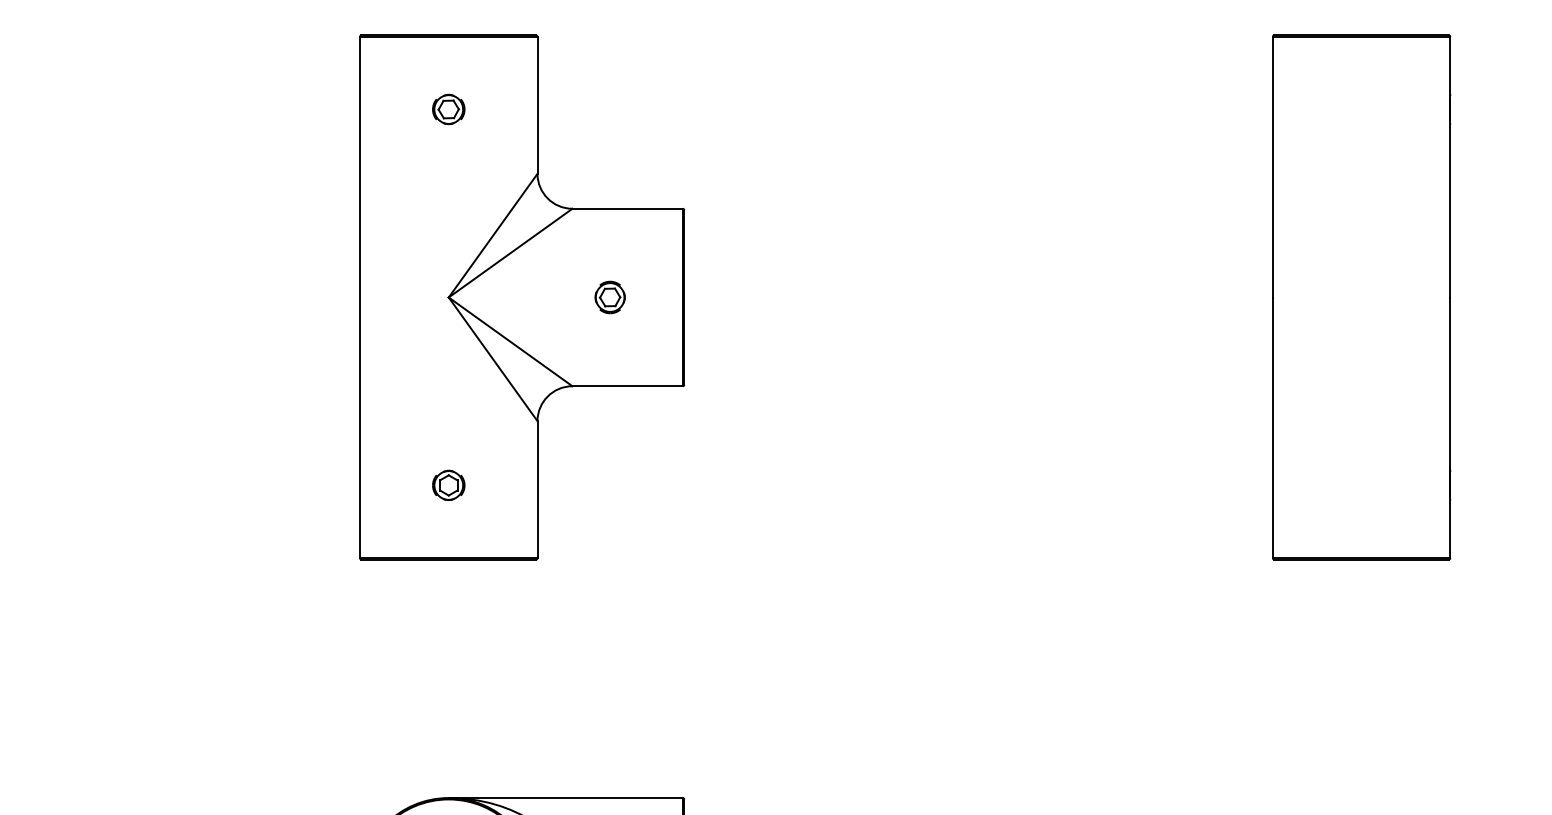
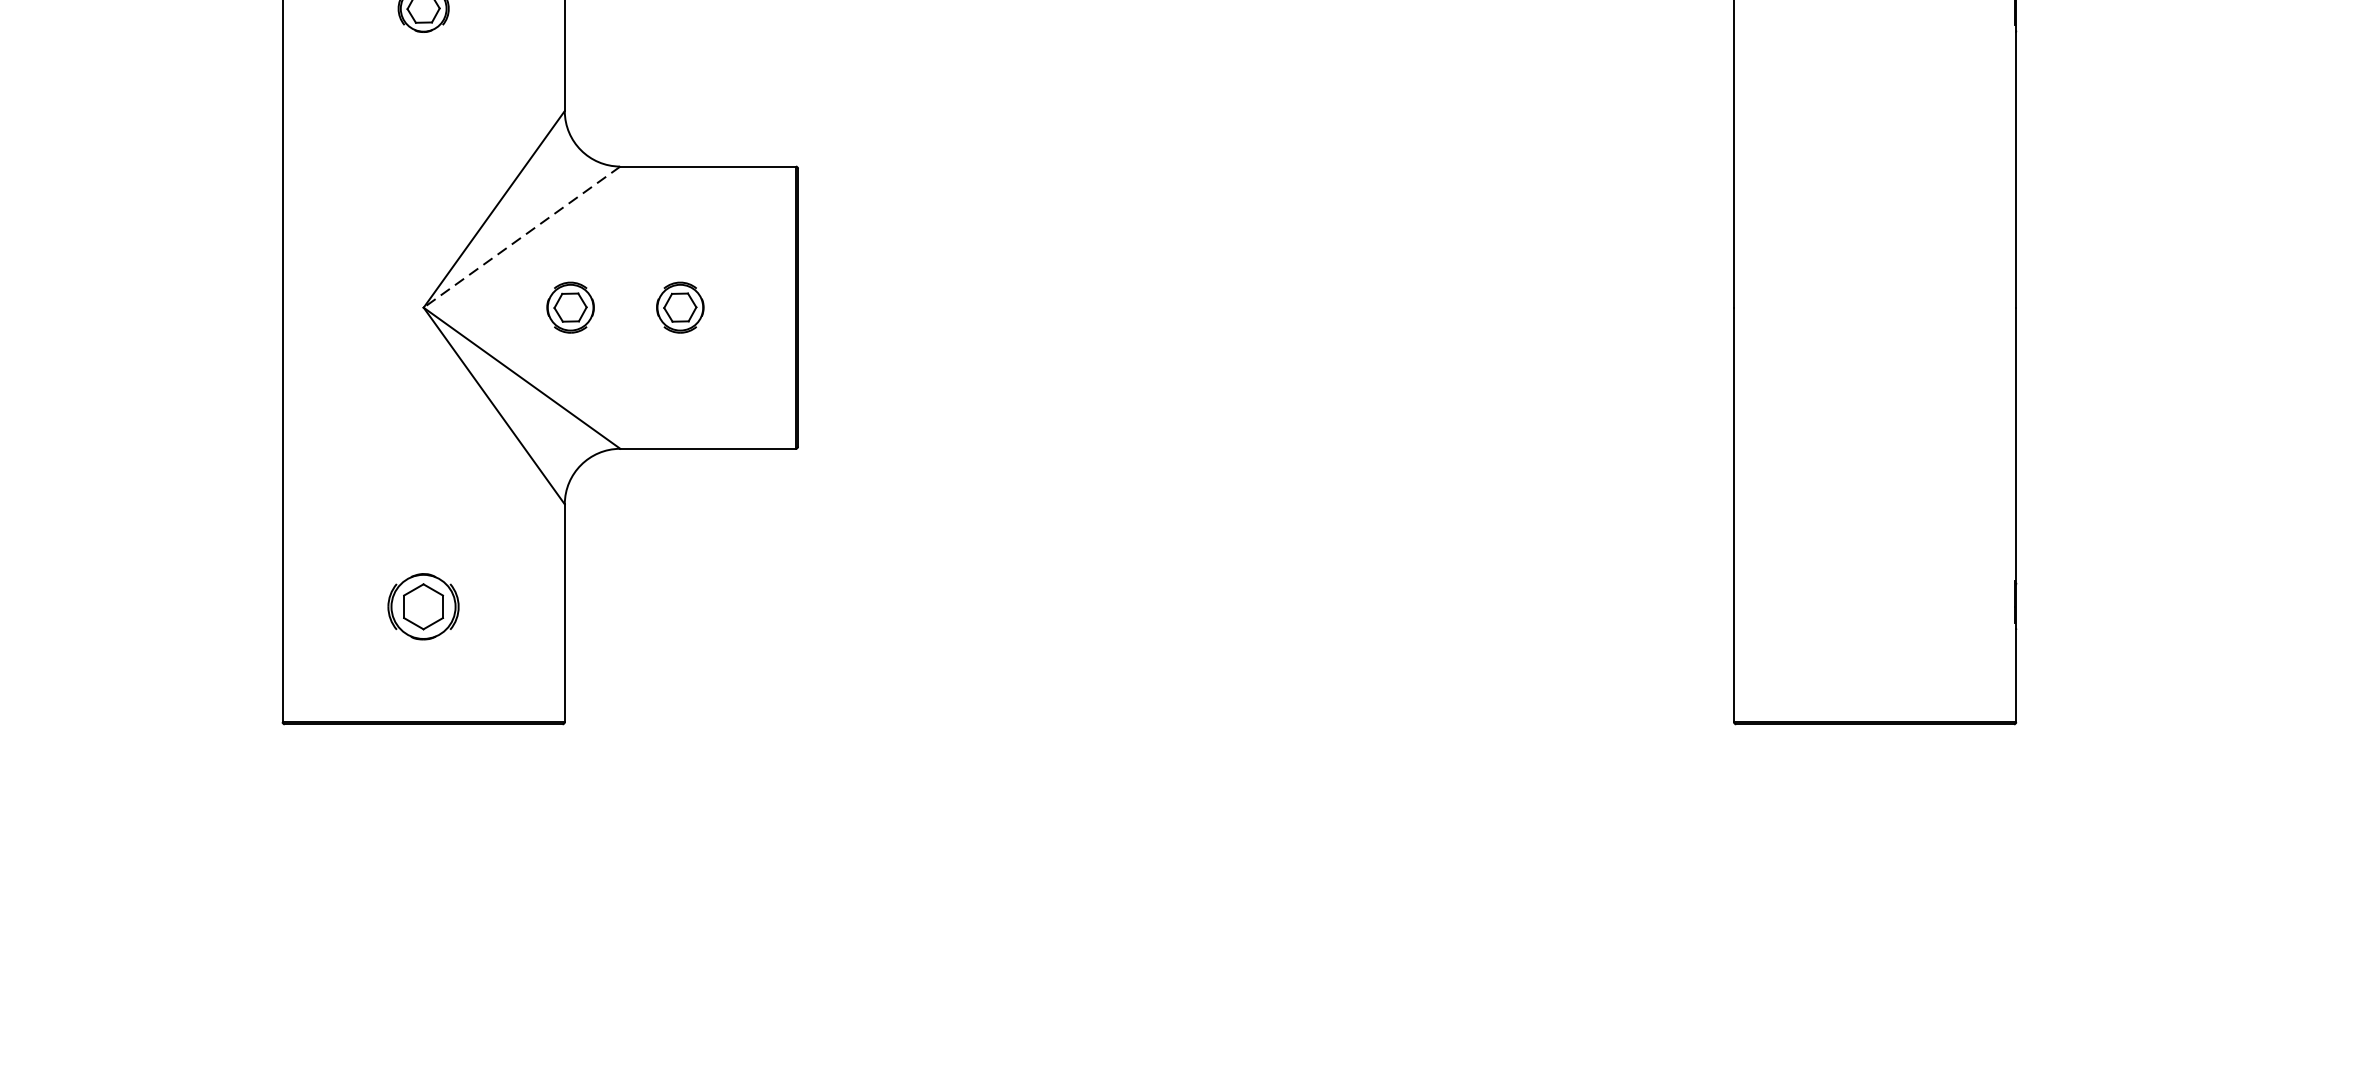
line: (510, 253) -> (521, 237), solid -> dashed
part: (540, 297) -> (569, 307), added
part: (448, 484) -> (423, 605), size x1.4

